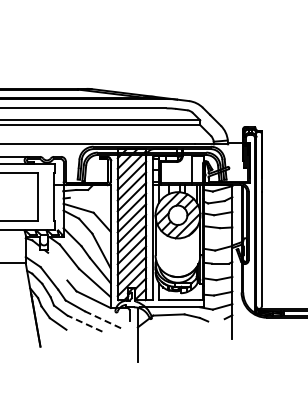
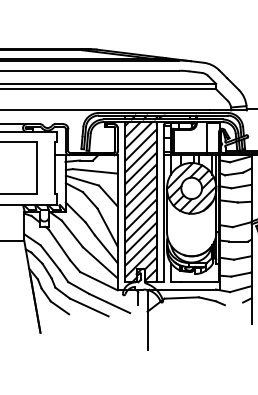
line: (89, 199) -> (94, 171), added
line: (57, 266) -> (59, 244), added
line: (103, 320) -> (109, 304), dashed -> solid
line: (84, 323) -> (88, 307), dashed -> solid

